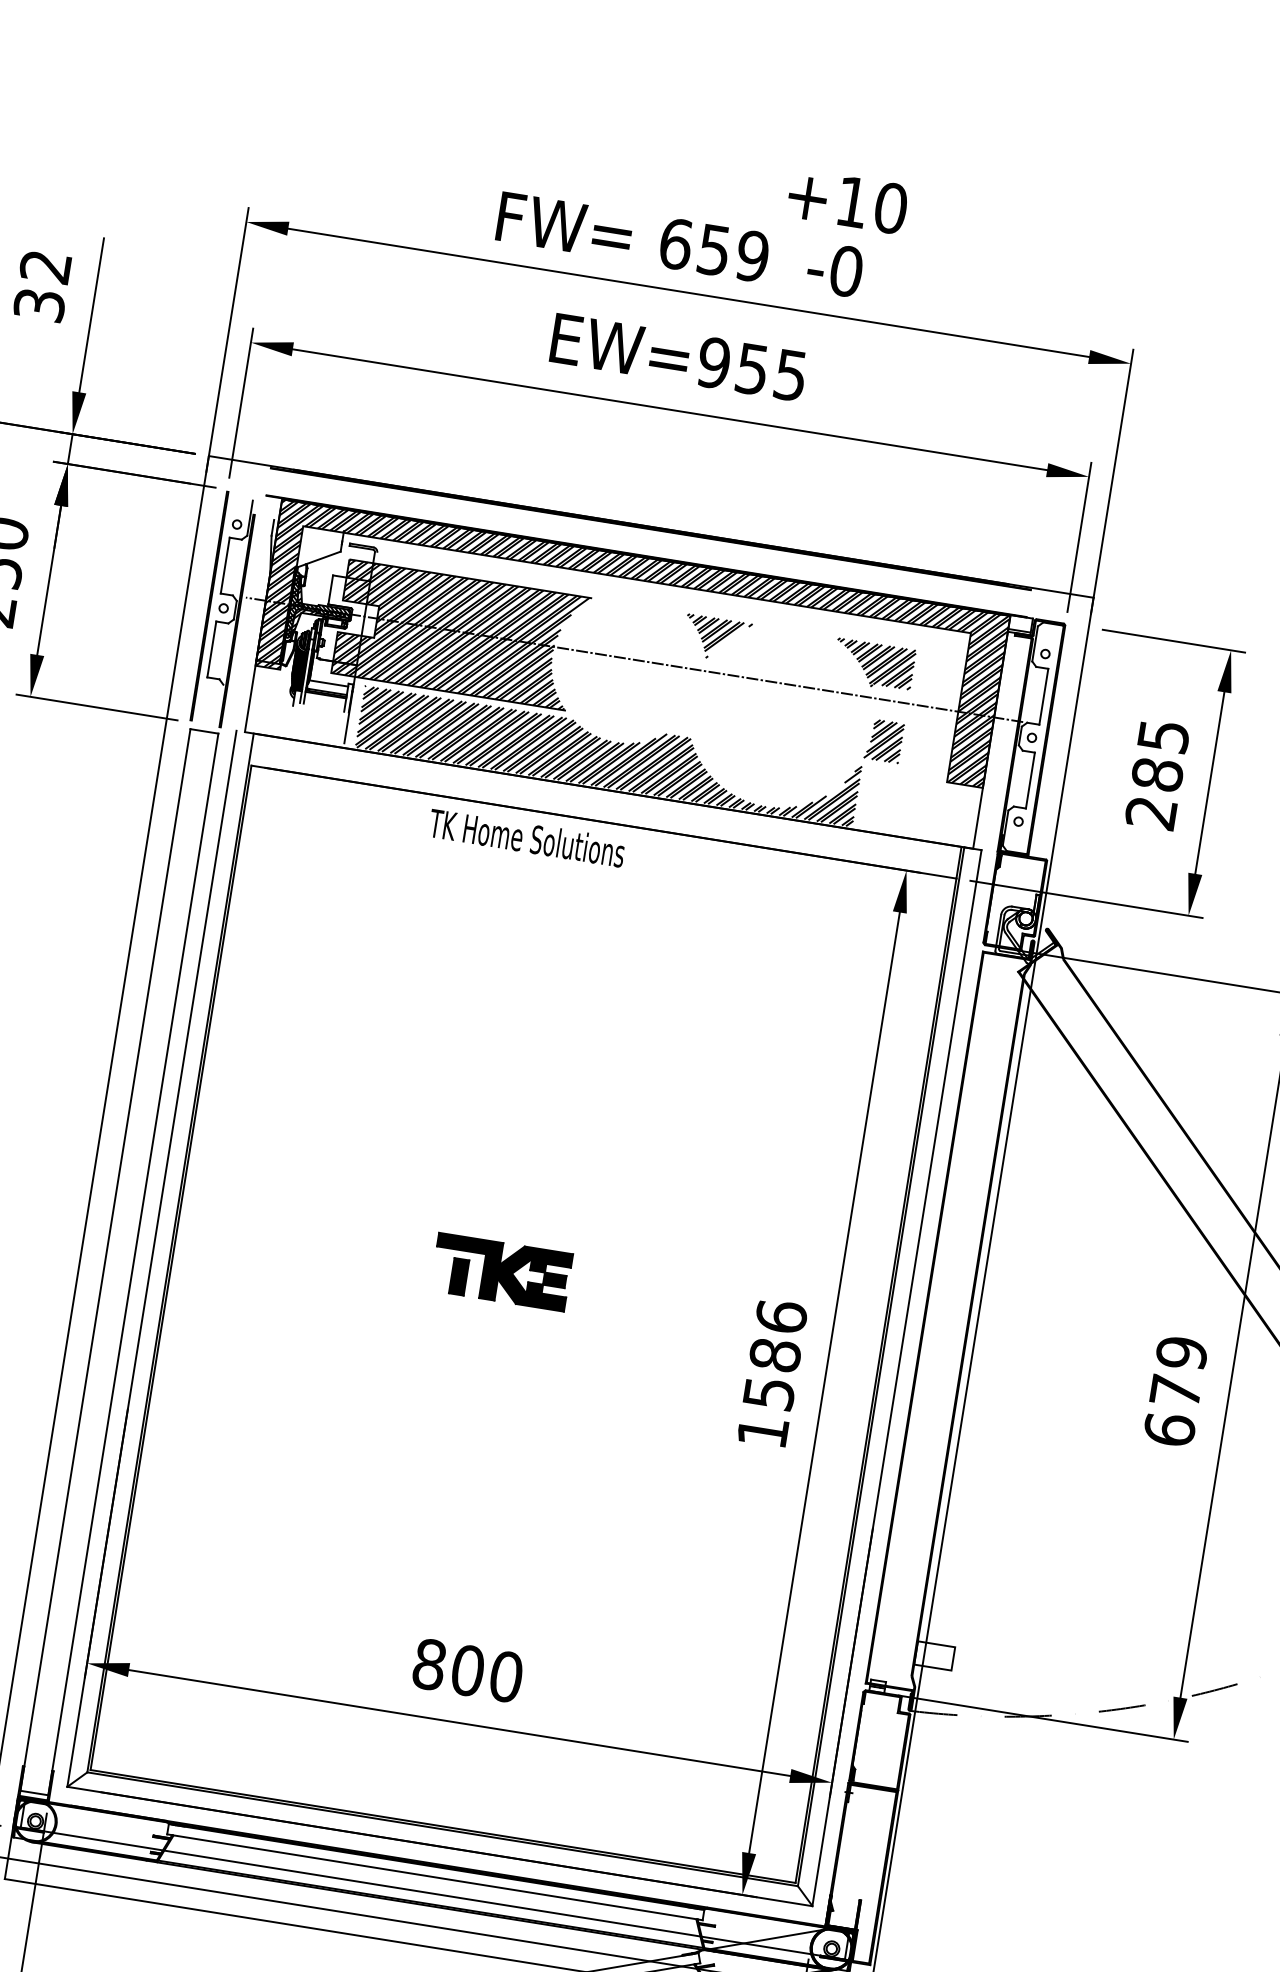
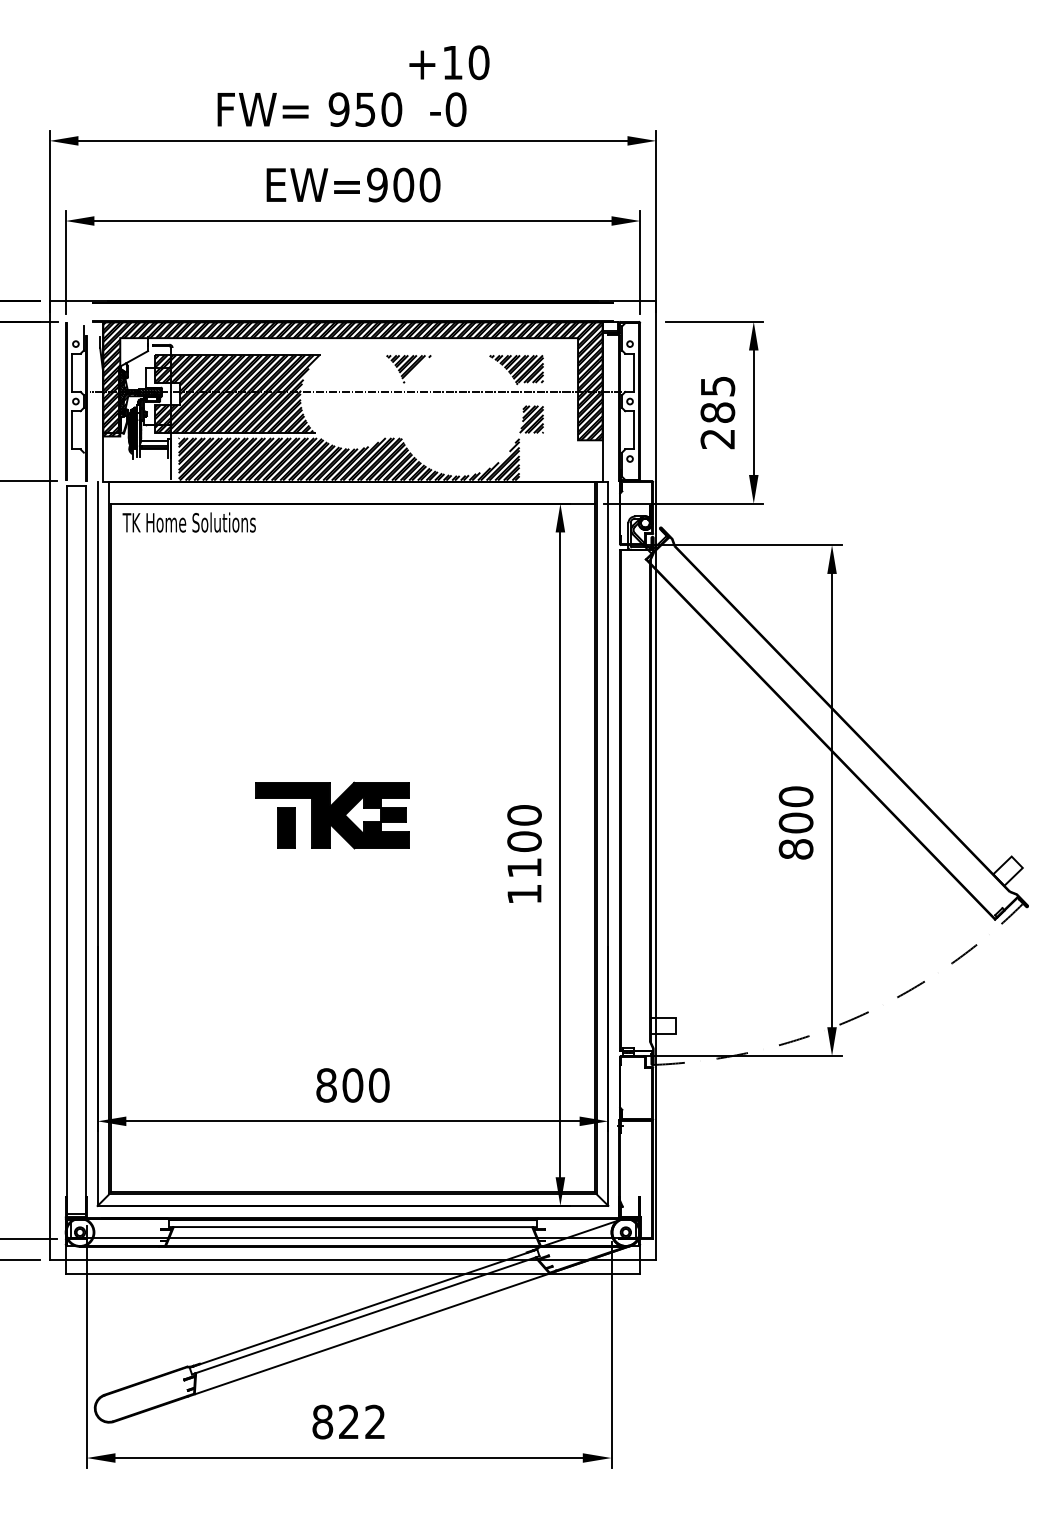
text: (714, 249) -> (365, 109), 659 -> 950
text: (771, 371) -> (416, 184), EW=955 -> EW=900
text: (525, 837) -> (188, 522), moved
part: (501, 1272) -> (332, 815), size x1.67
text: (775, 1353) -> (524, 840), 1586 -> 1100
text: (1174, 1390) -> (795, 822), 679 -> 800

